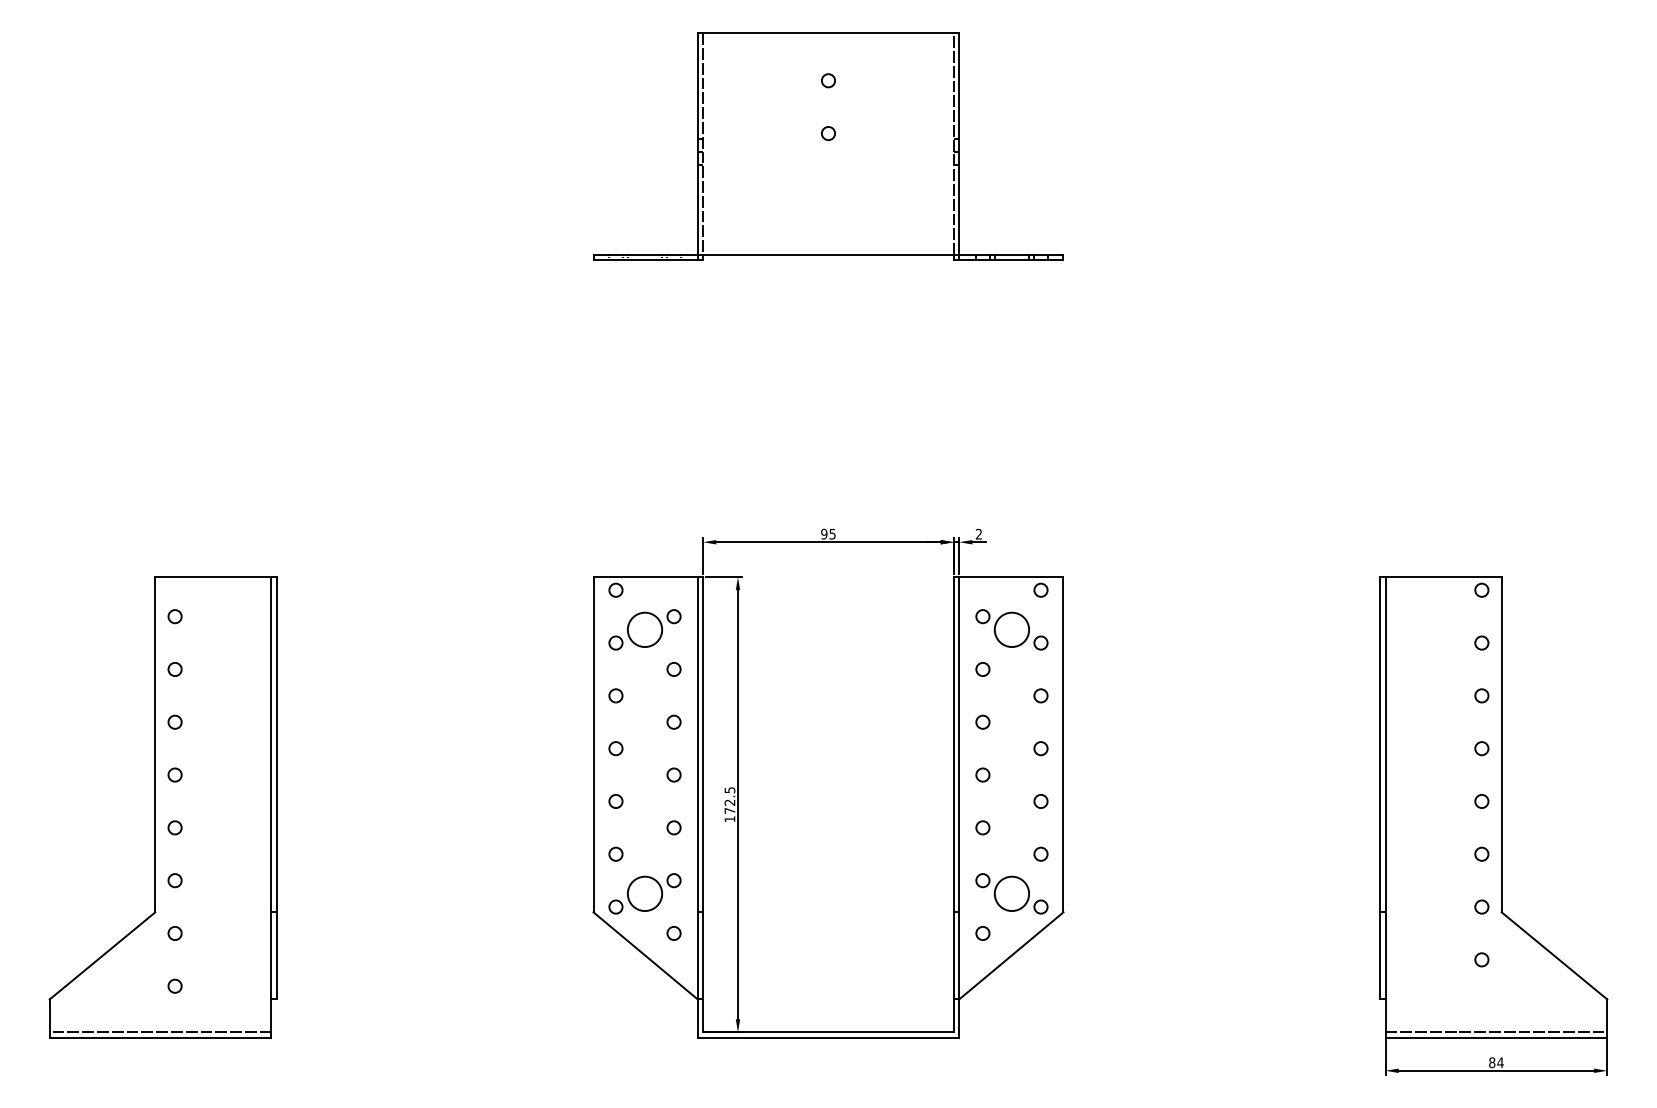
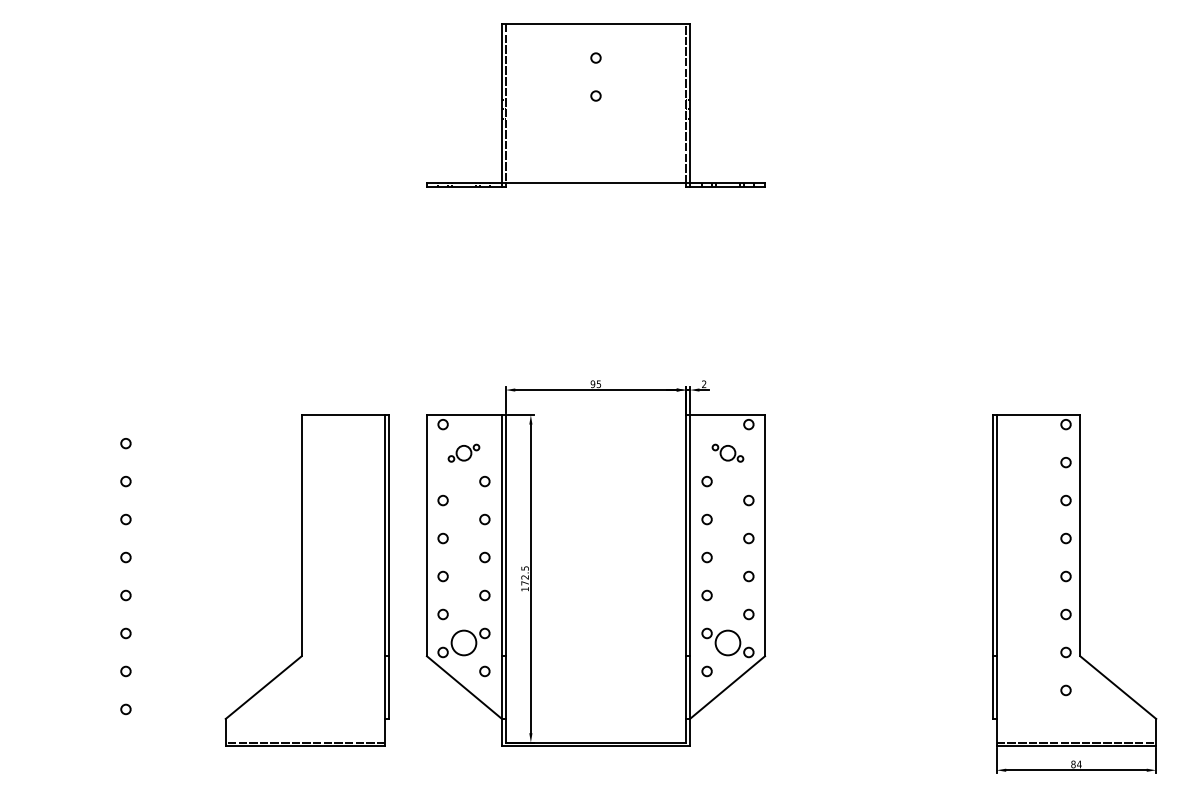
part: (644, 630) -> (463, 453), size x0.6
part: (1011, 630) -> (727, 453), size x0.6
part: (161, 806) -> (306, 580), moved

